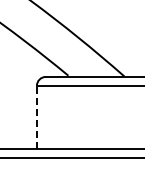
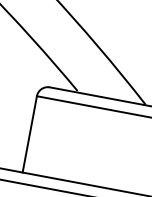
line: (36, 116) -> (29, 133), dashed -> solid

